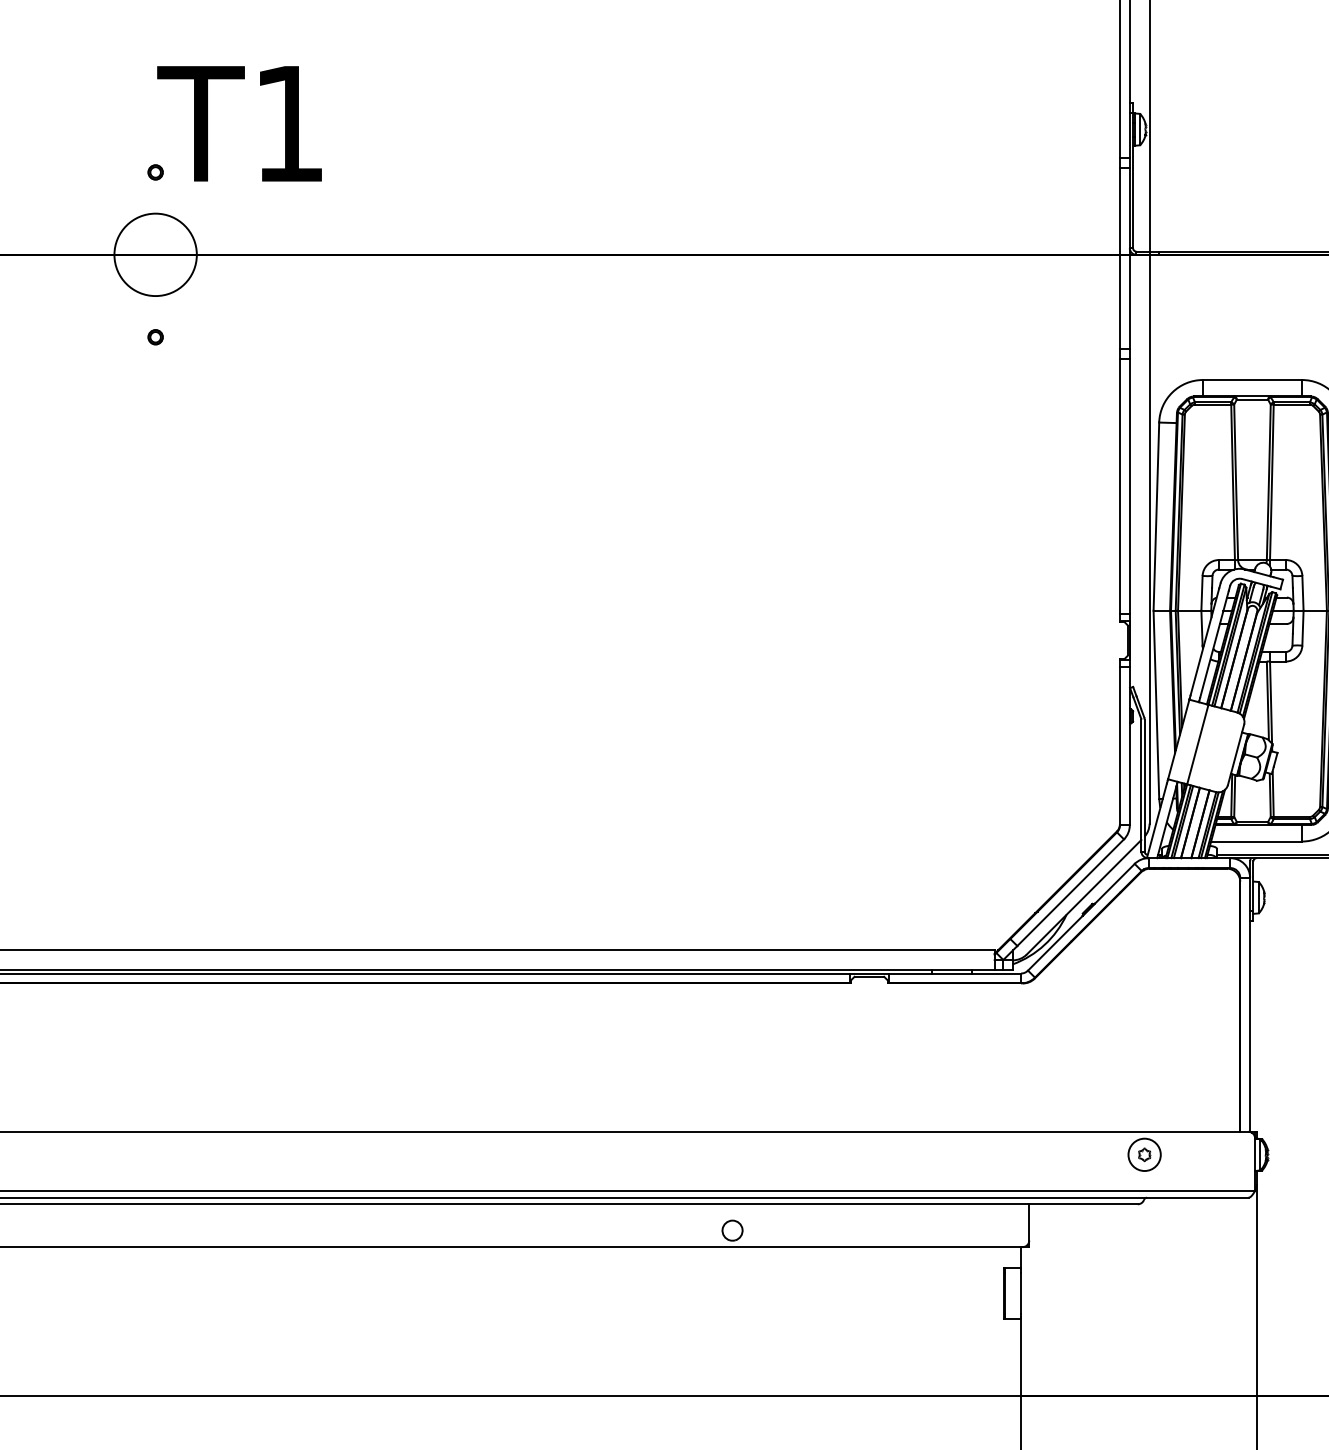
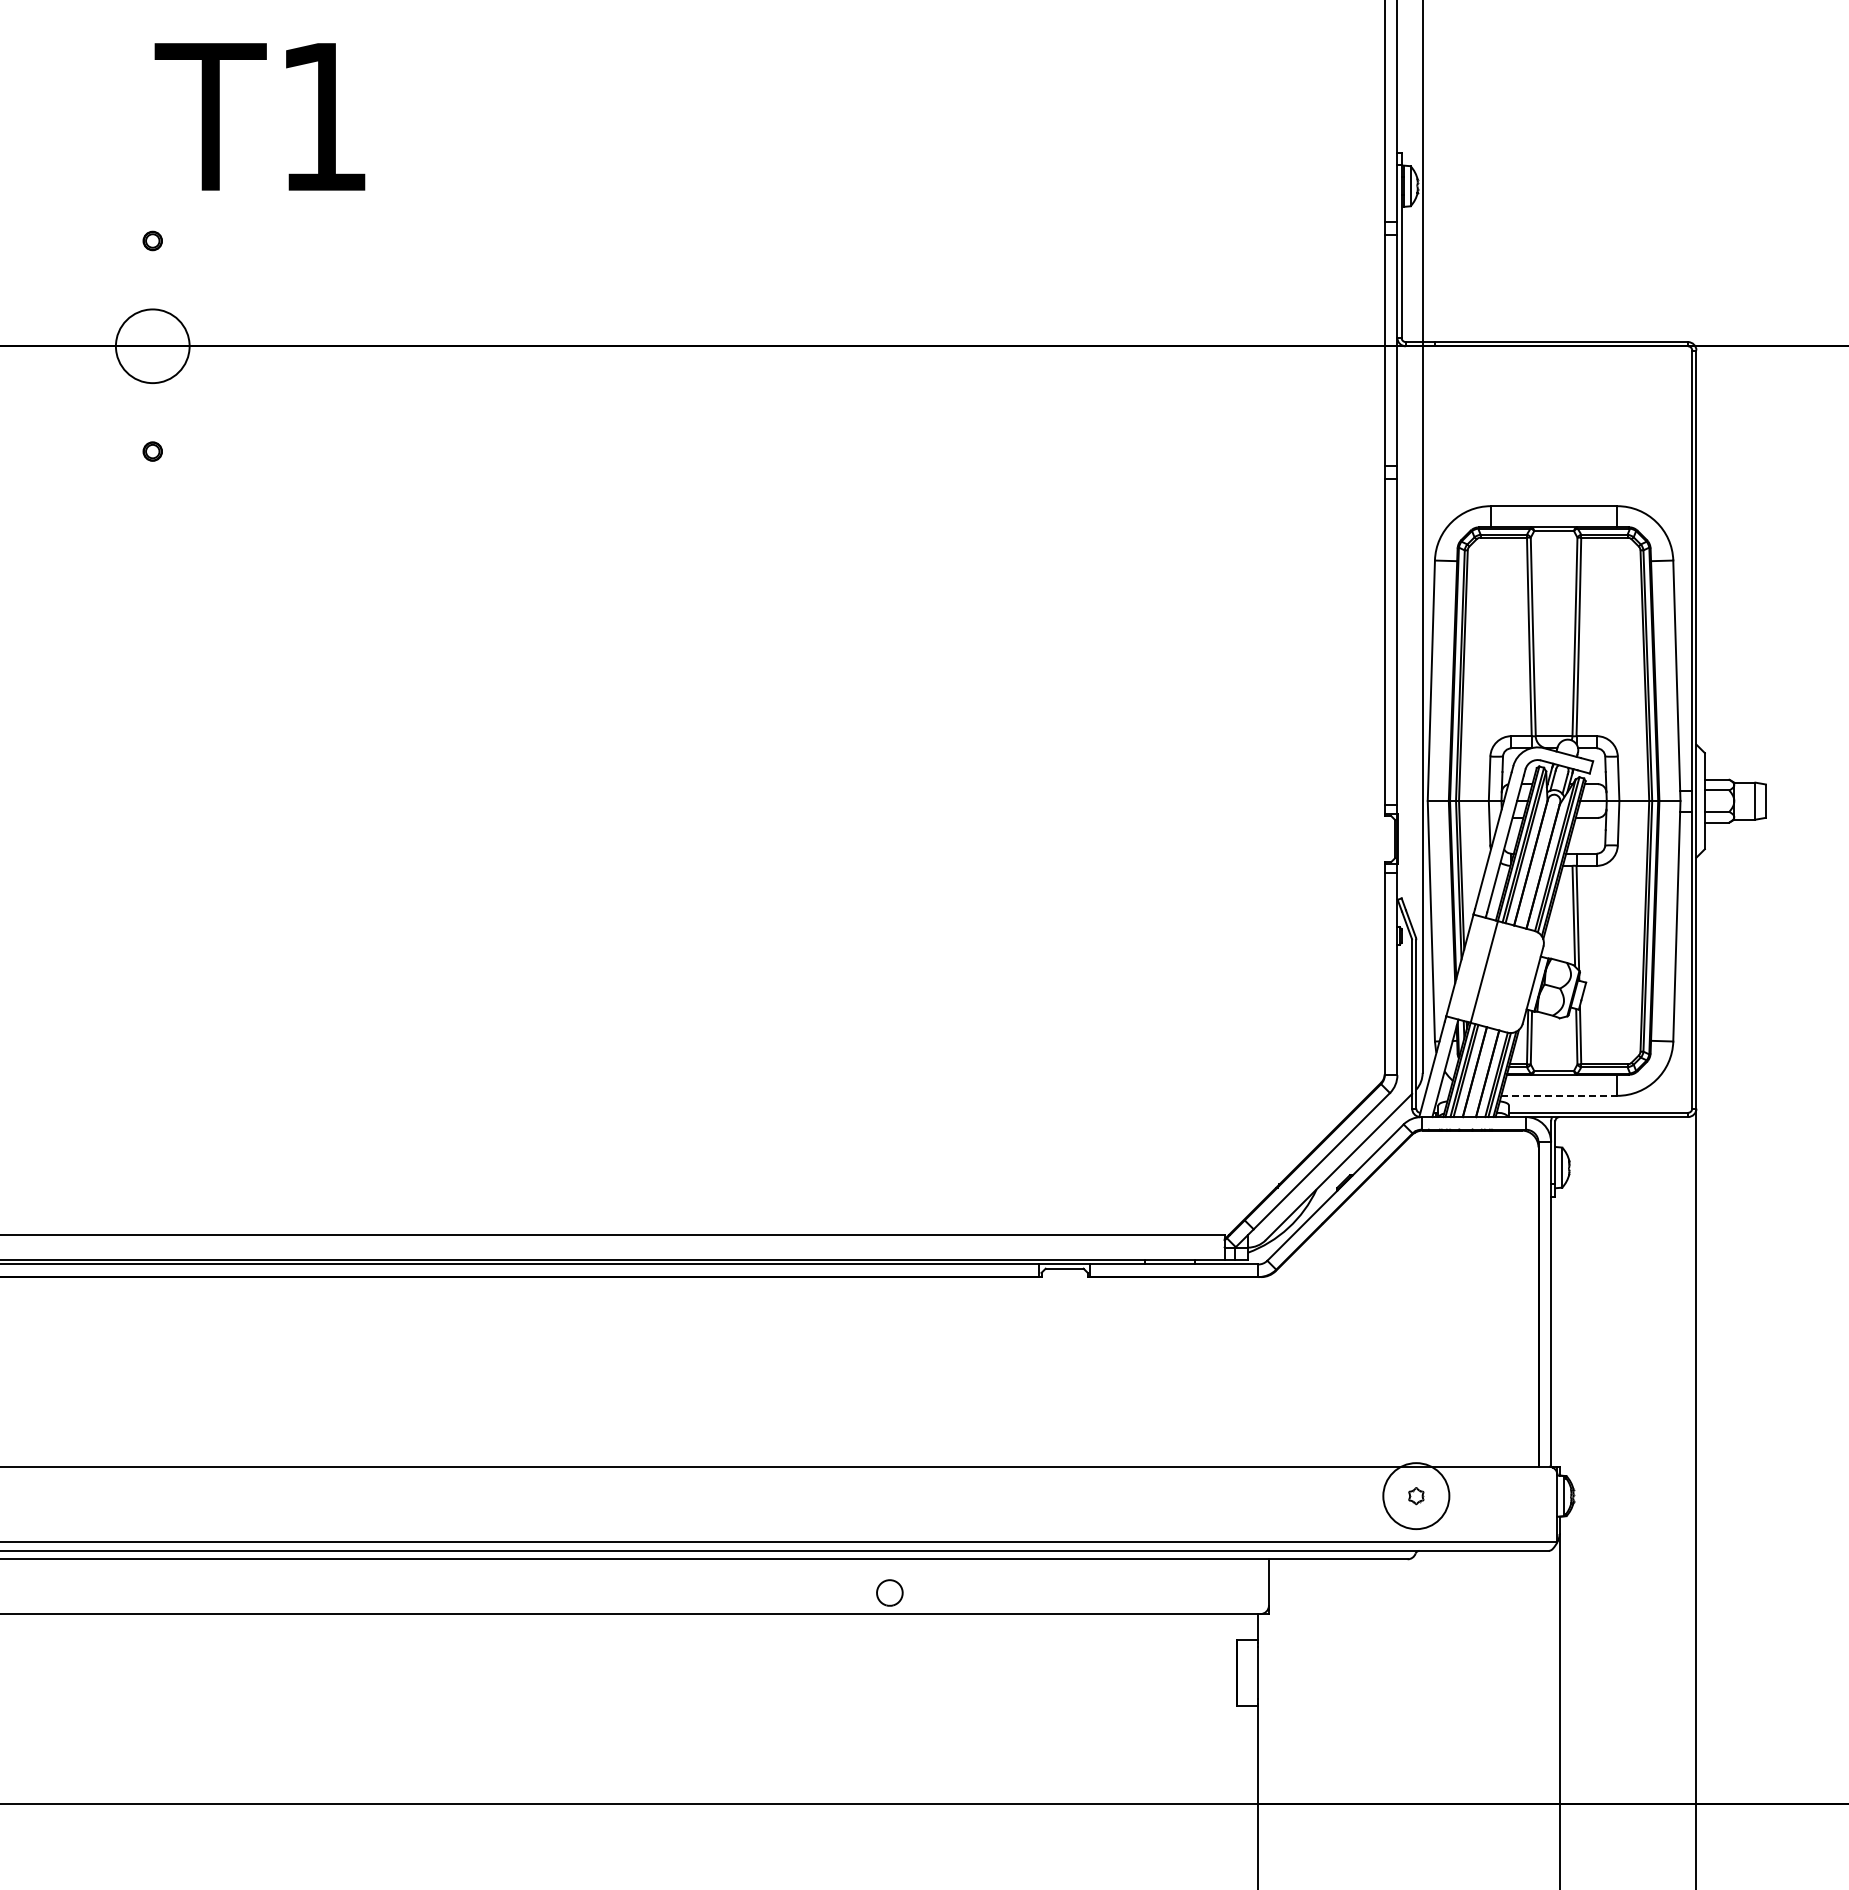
text: (239, 123) -> (259, 116), moved
circle: (155, 254) -> (152, 345), size x0.7
line: (1256, 841) -> (1559, 1095), solid -> dashed
circle: (1143, 1154) -> (1415, 1495), size x1.6

